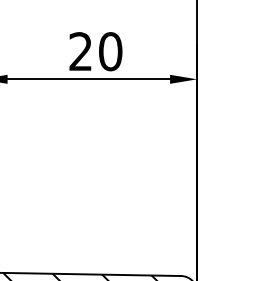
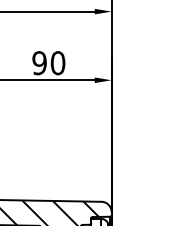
text: (80, 52) -> (39, 63), 20 -> 90

